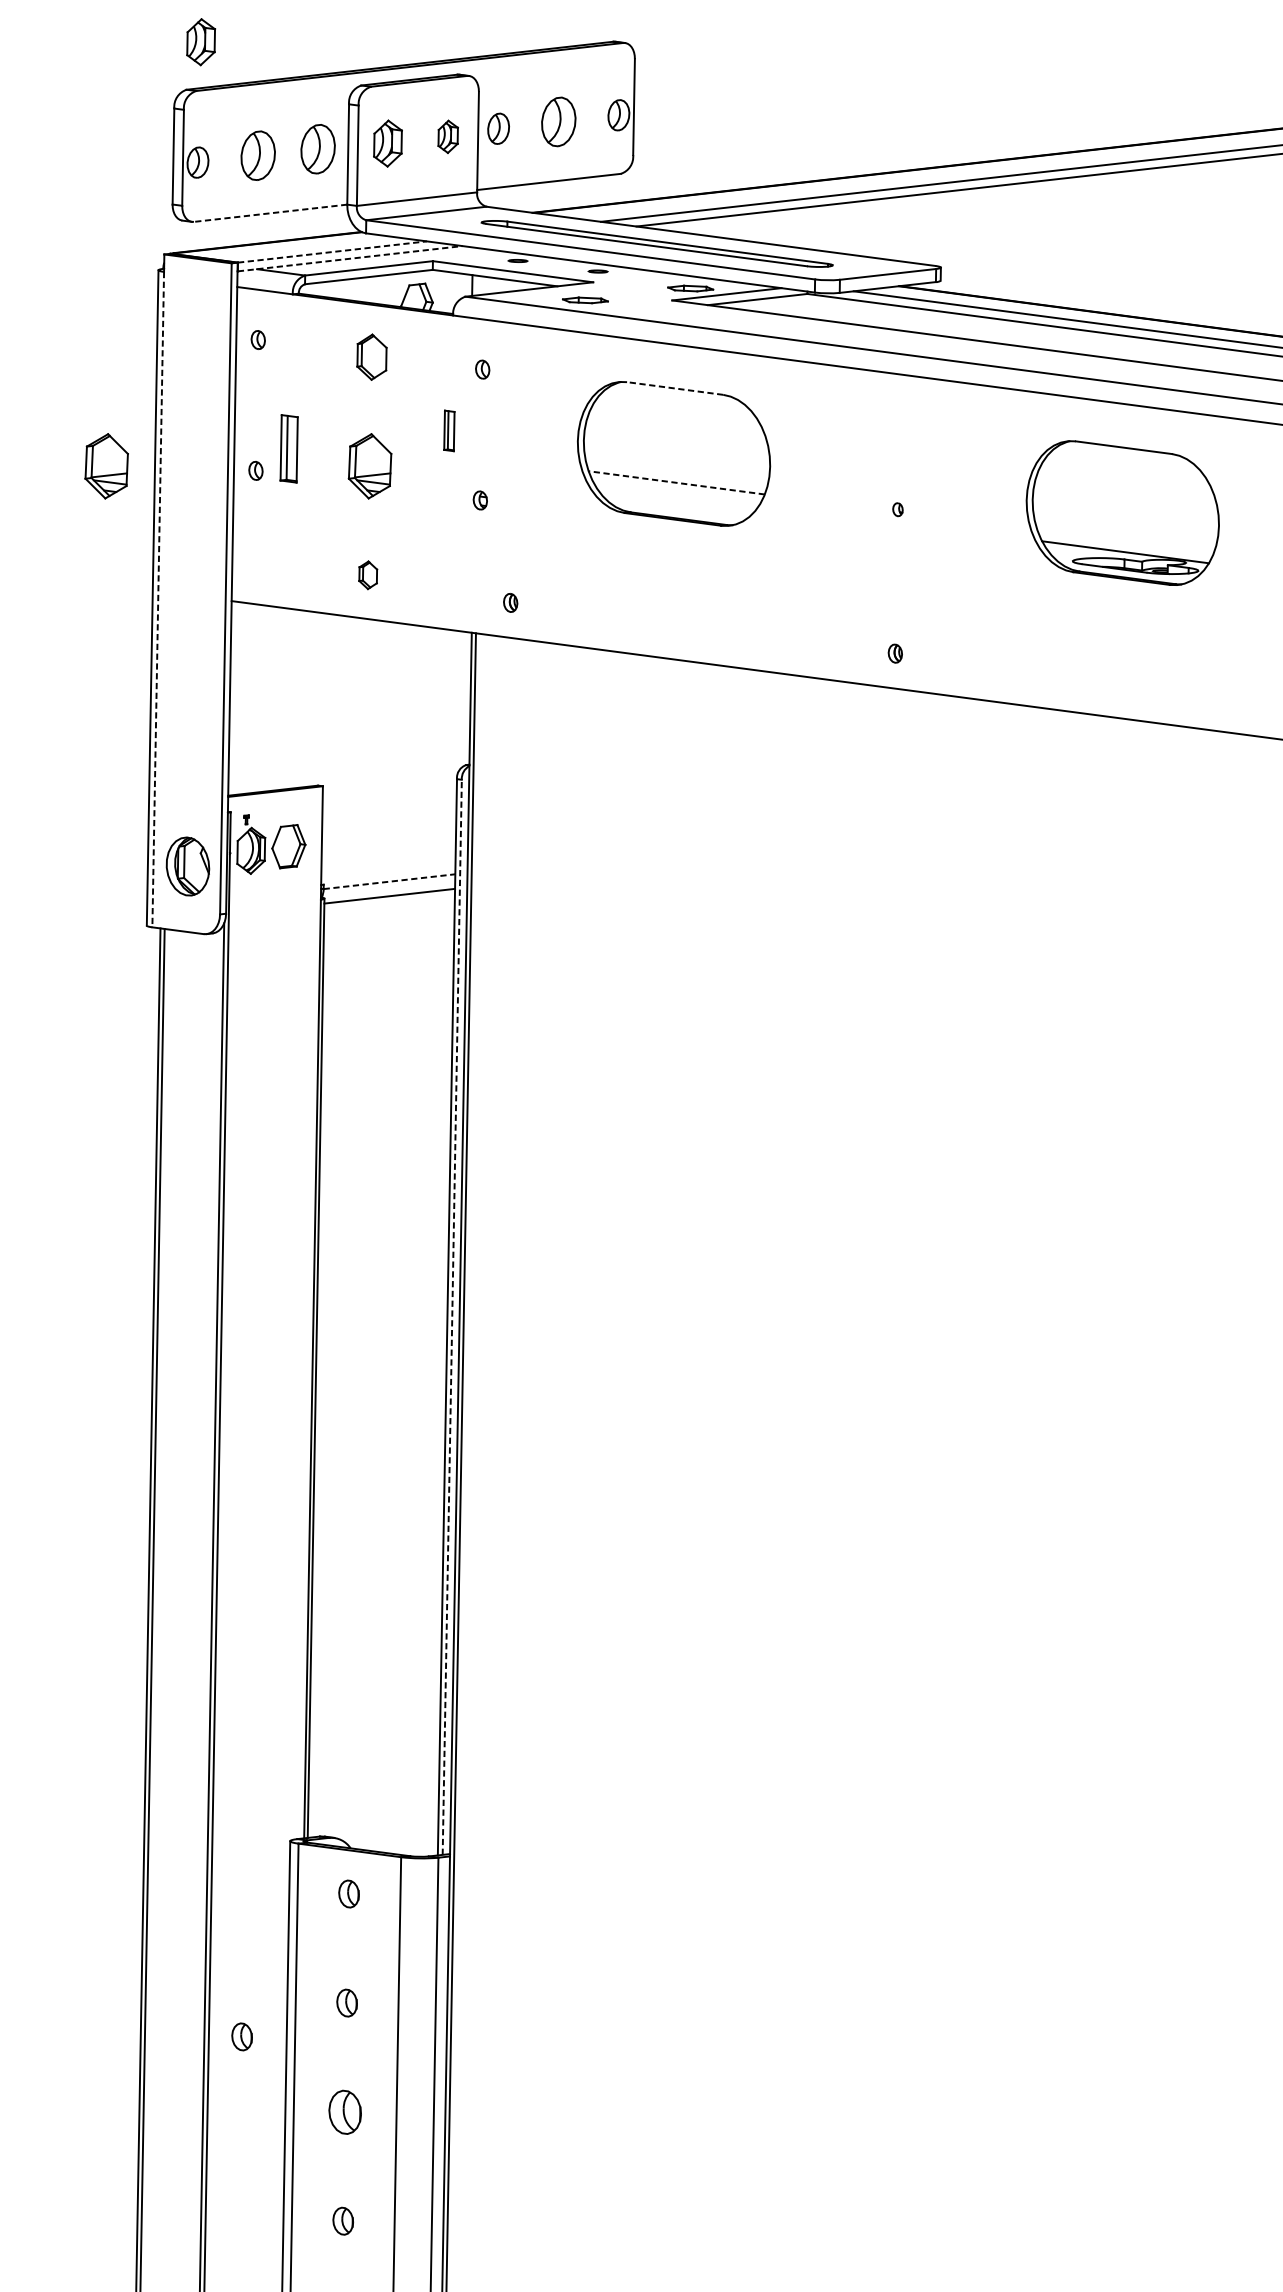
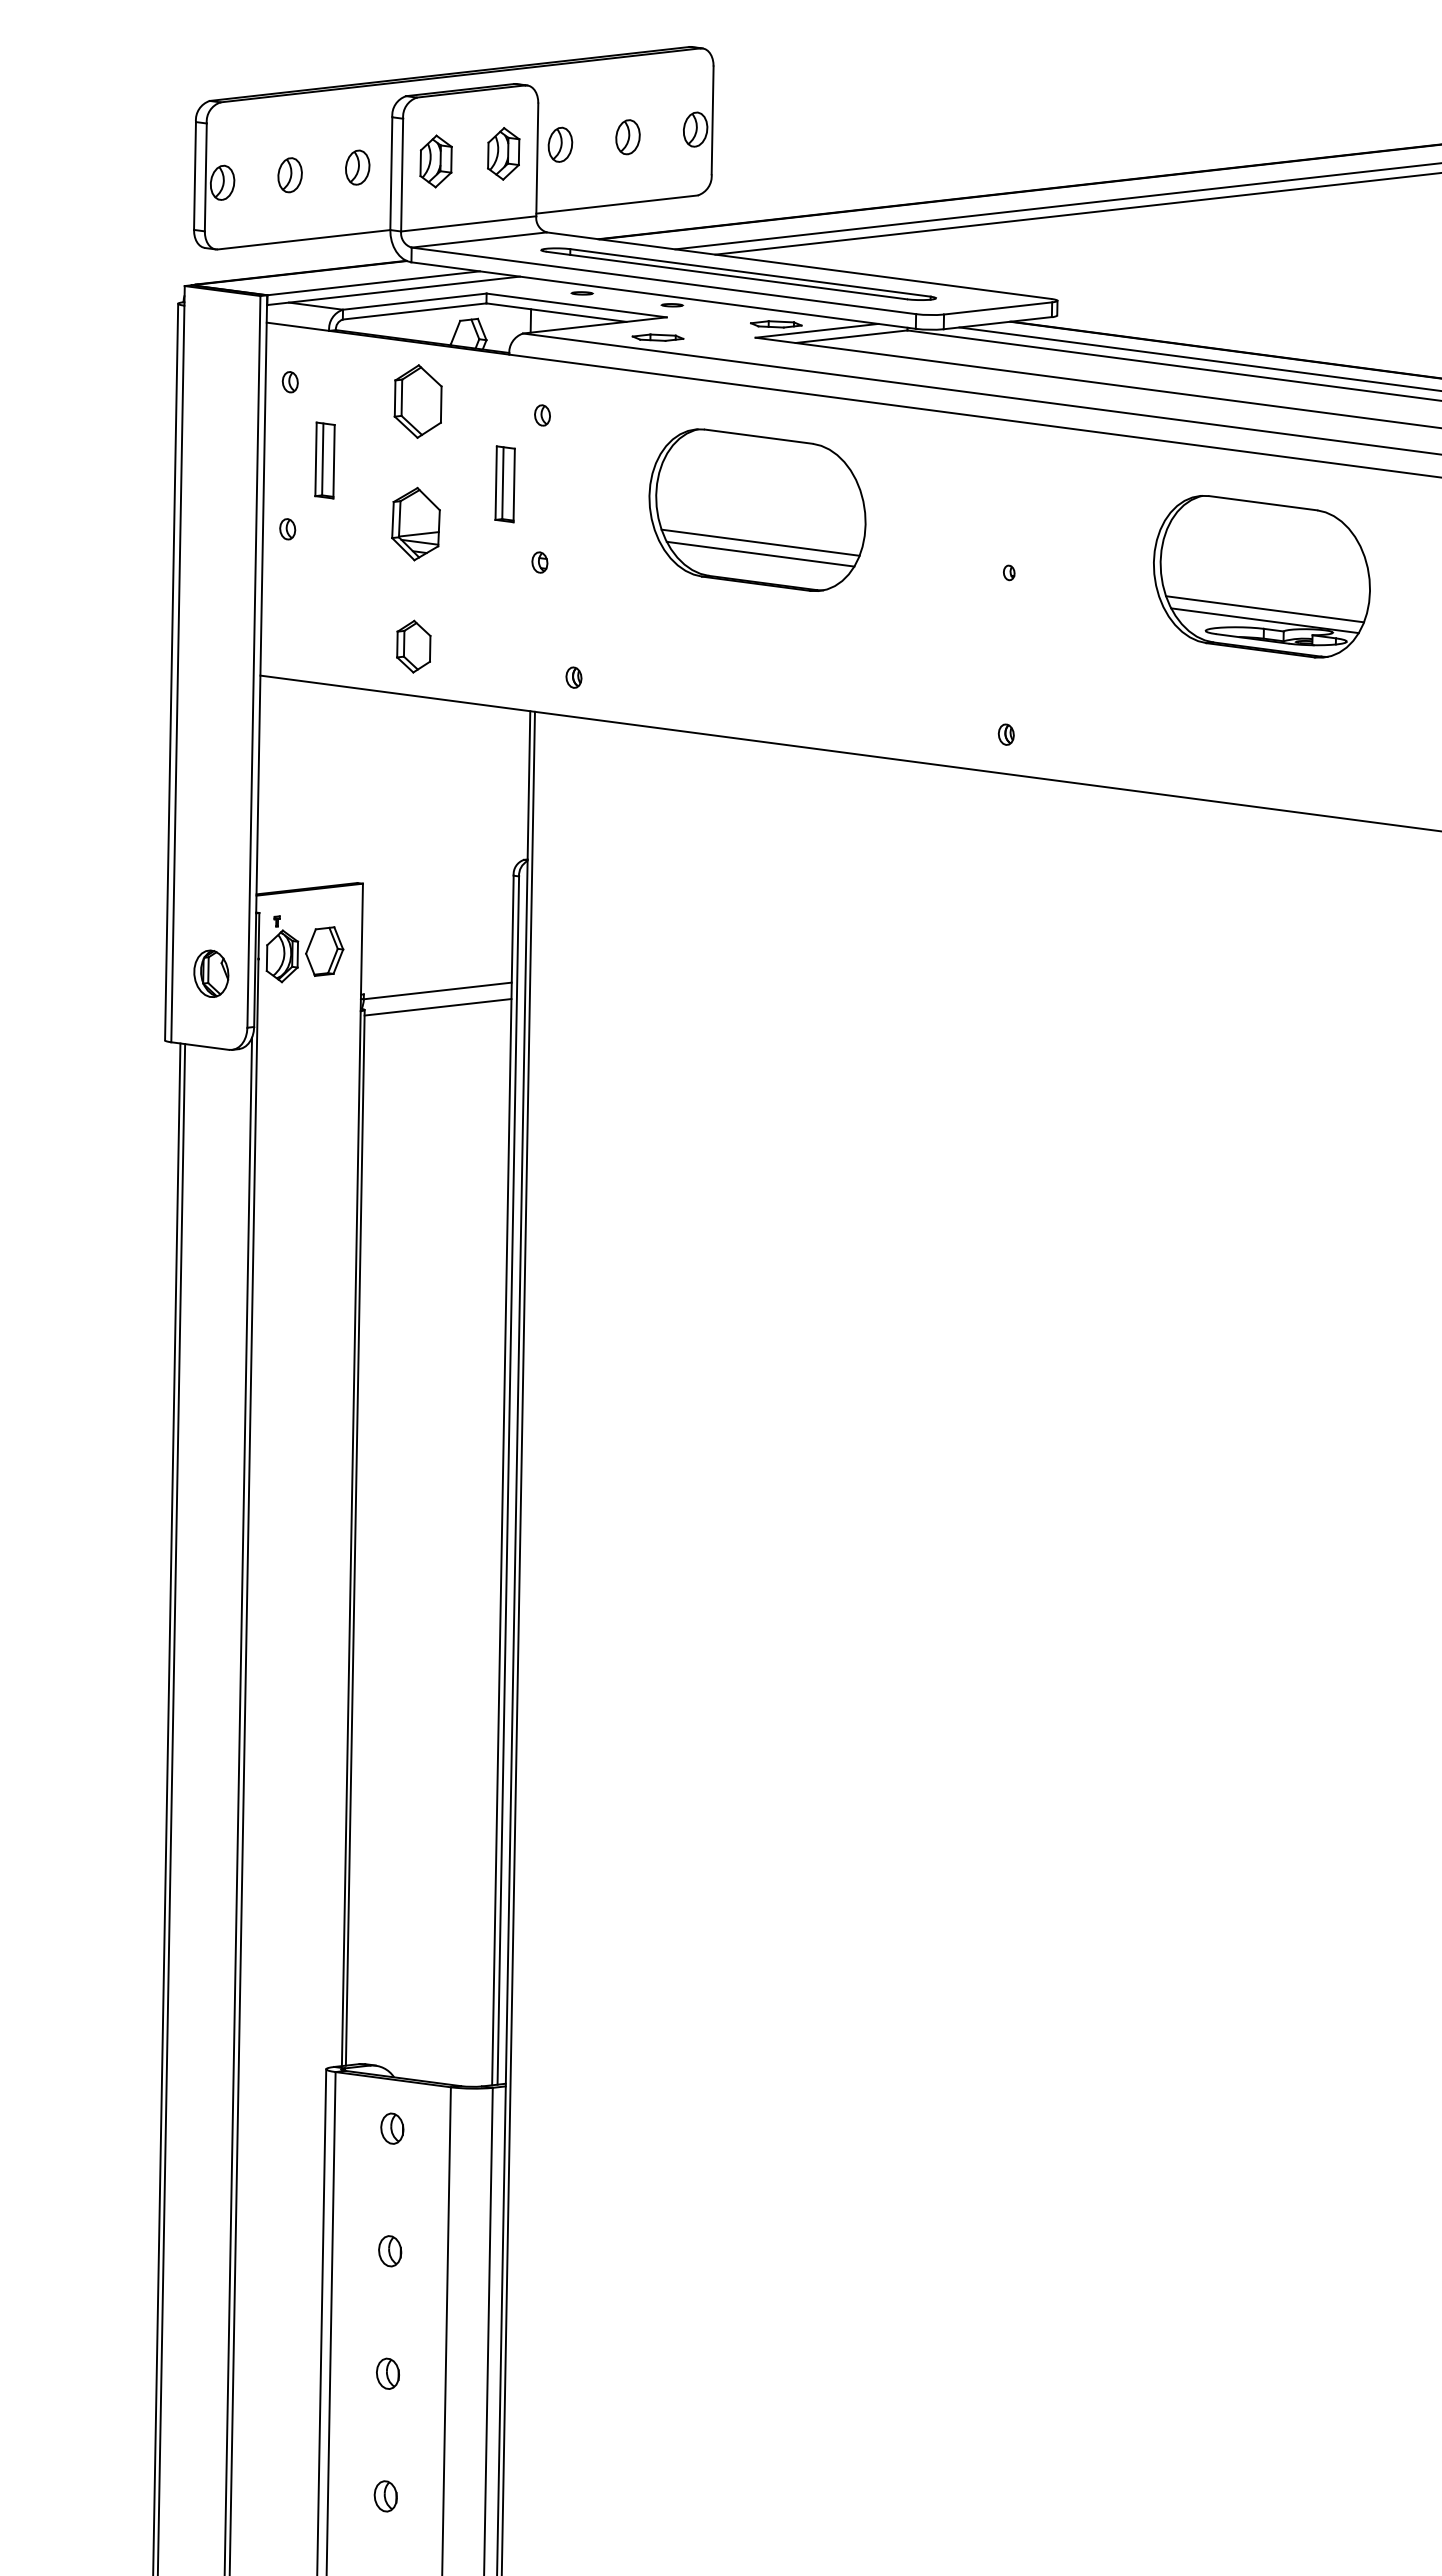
part: (200, 42) -> (225, 47), removed
part: (558, 122) -> (627, 137), size x0.62
part: (447, 136) -> (503, 153), size x1.43
part: (318, 148) -> (357, 167), size x0.62
part: (257, 156) -> (289, 175), size x0.62
line: (270, 213) -> (304, 239), dashed -> solid
line: (332, 252) -> (373, 283), dashed -> solid
line: (350, 258) -> (394, 290), dashed -> solid
part: (371, 357) -> (417, 401), size x1.43
line: (674, 388) -> (758, 436), dashed -> solid
part: (448, 431) -> (504, 484), size x1.67
part: (288, 448) -> (324, 460), moved
part: (106, 465) -> (119, 523), removed
line: (676, 482) -> (760, 542), dashed -> solid
line: (676, 492) -> (760, 553), added
line: (1125, 542) -> (1265, 609), added
part: (367, 575) -> (413, 646), size x1.67
line: (157, 600) -> (177, 674), dashed -> solid
part: (188, 866) -> (211, 973), size x0.71
line: (390, 881) -> (438, 990), dashed -> solid
line: (452, 1317) -> (508, 1480), dashed -> solid
part: (242, 2037) -> (272, 2289), removed
part: (344, 2111) -> (387, 2373), size x0.62

